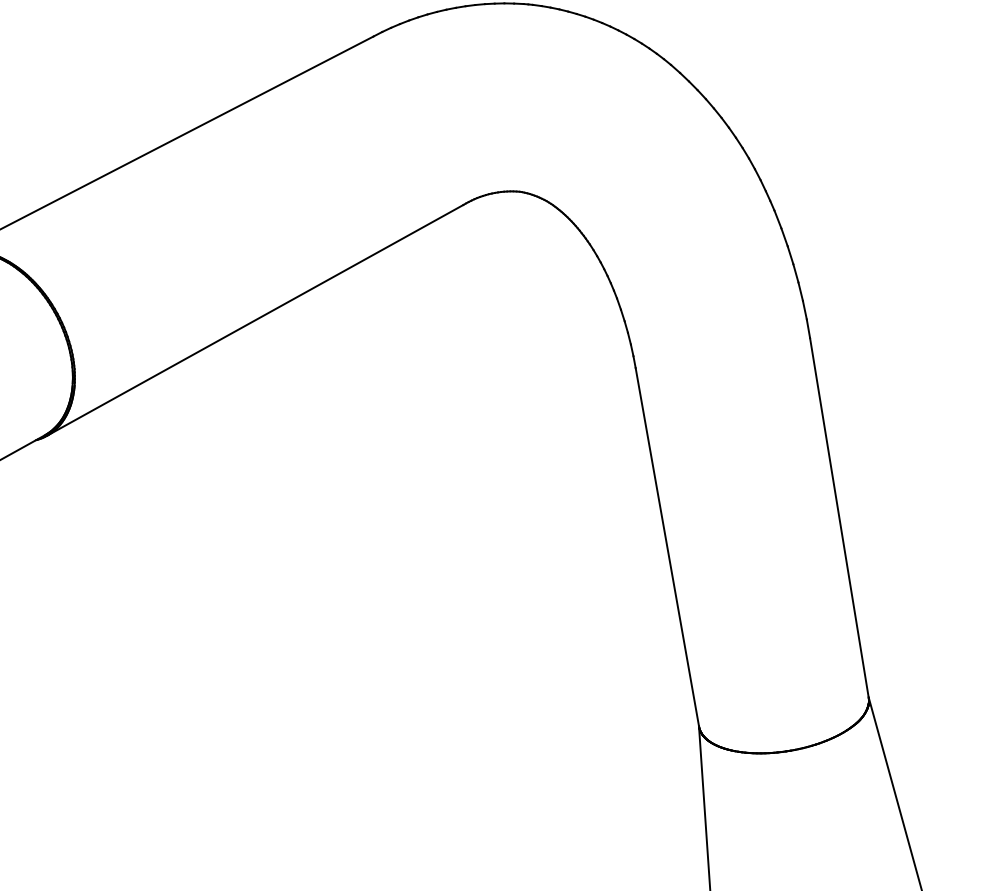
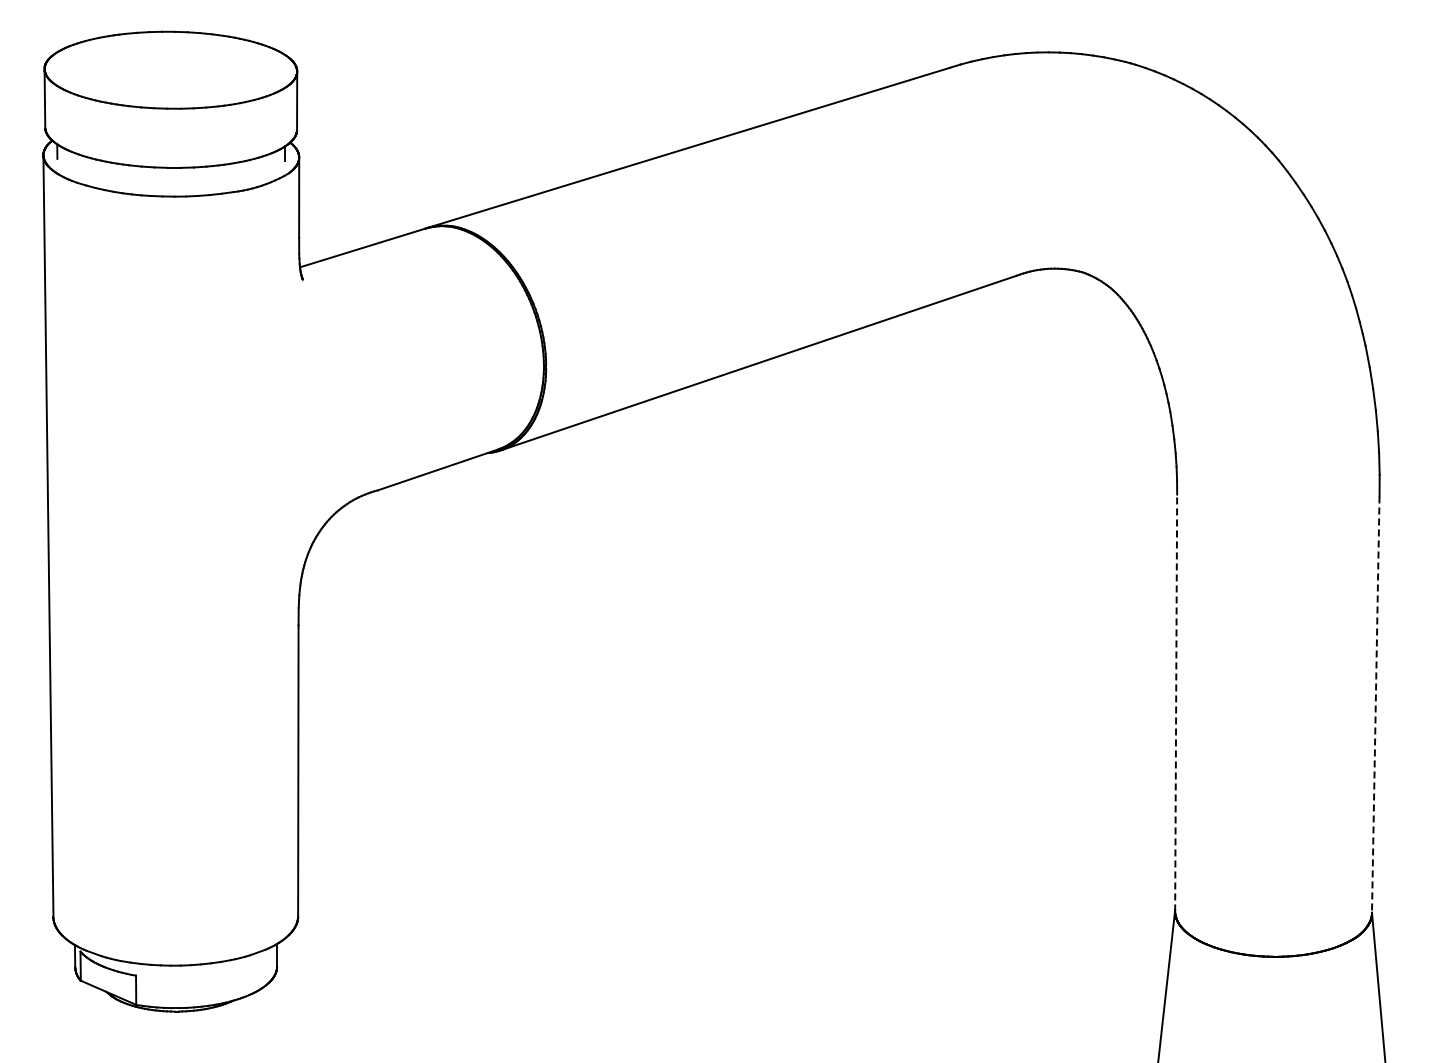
line: (839, 518) -> (1375, 705), solid -> dashed
line: (667, 547) -> (1176, 702), solid -> dashed

